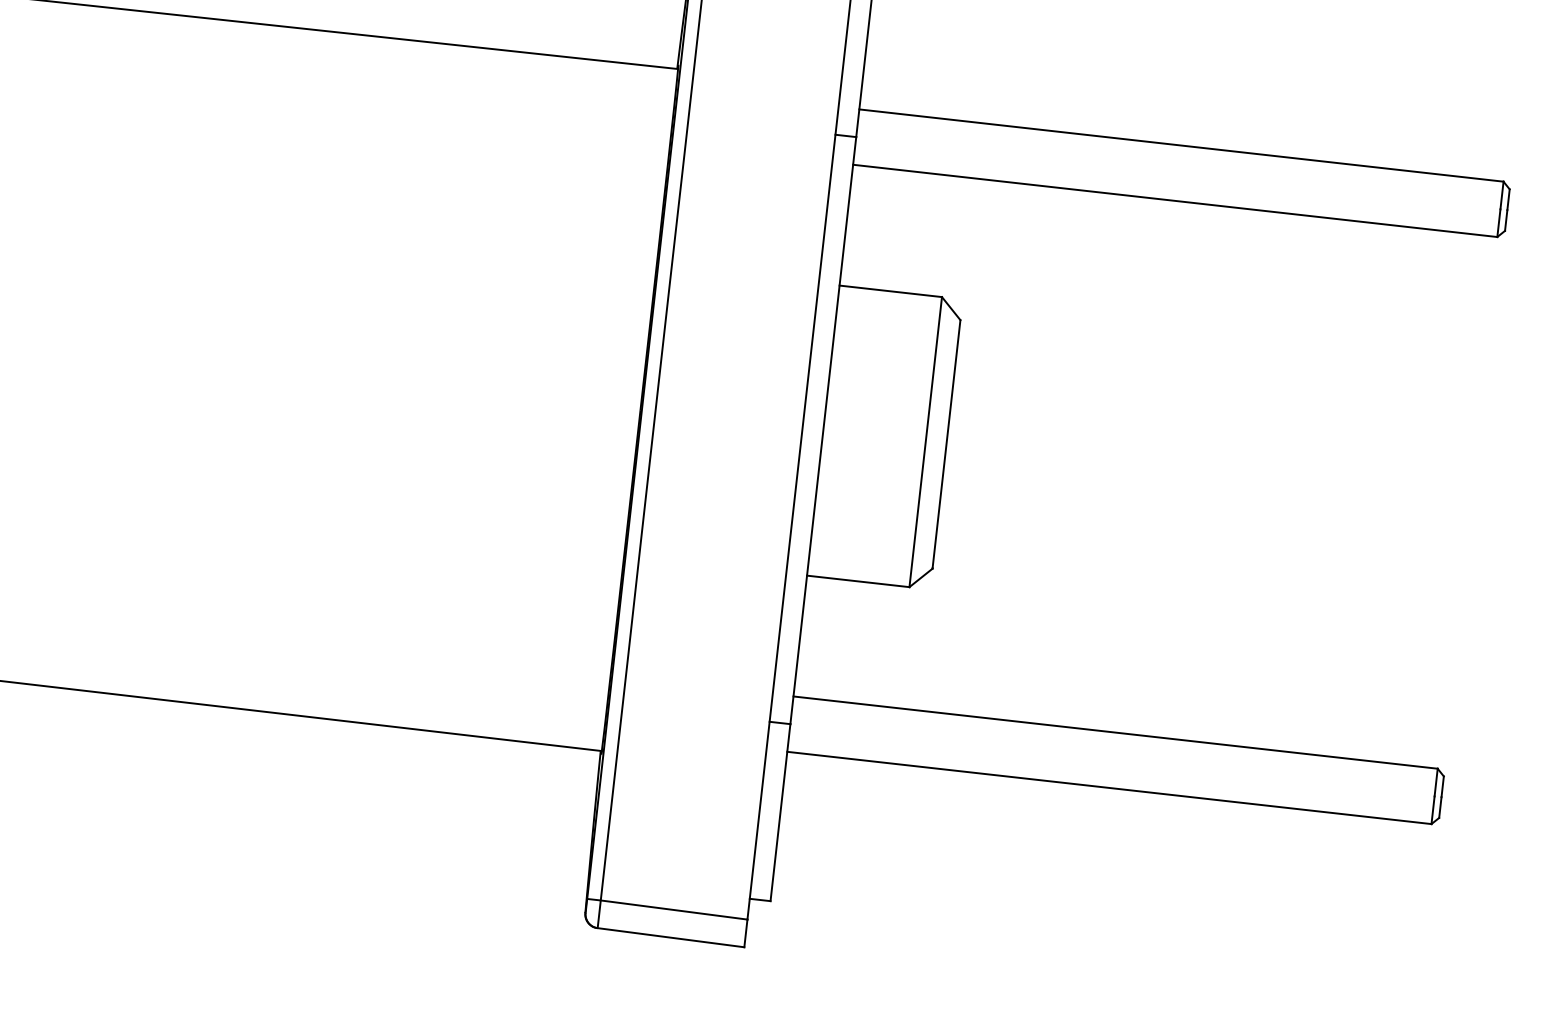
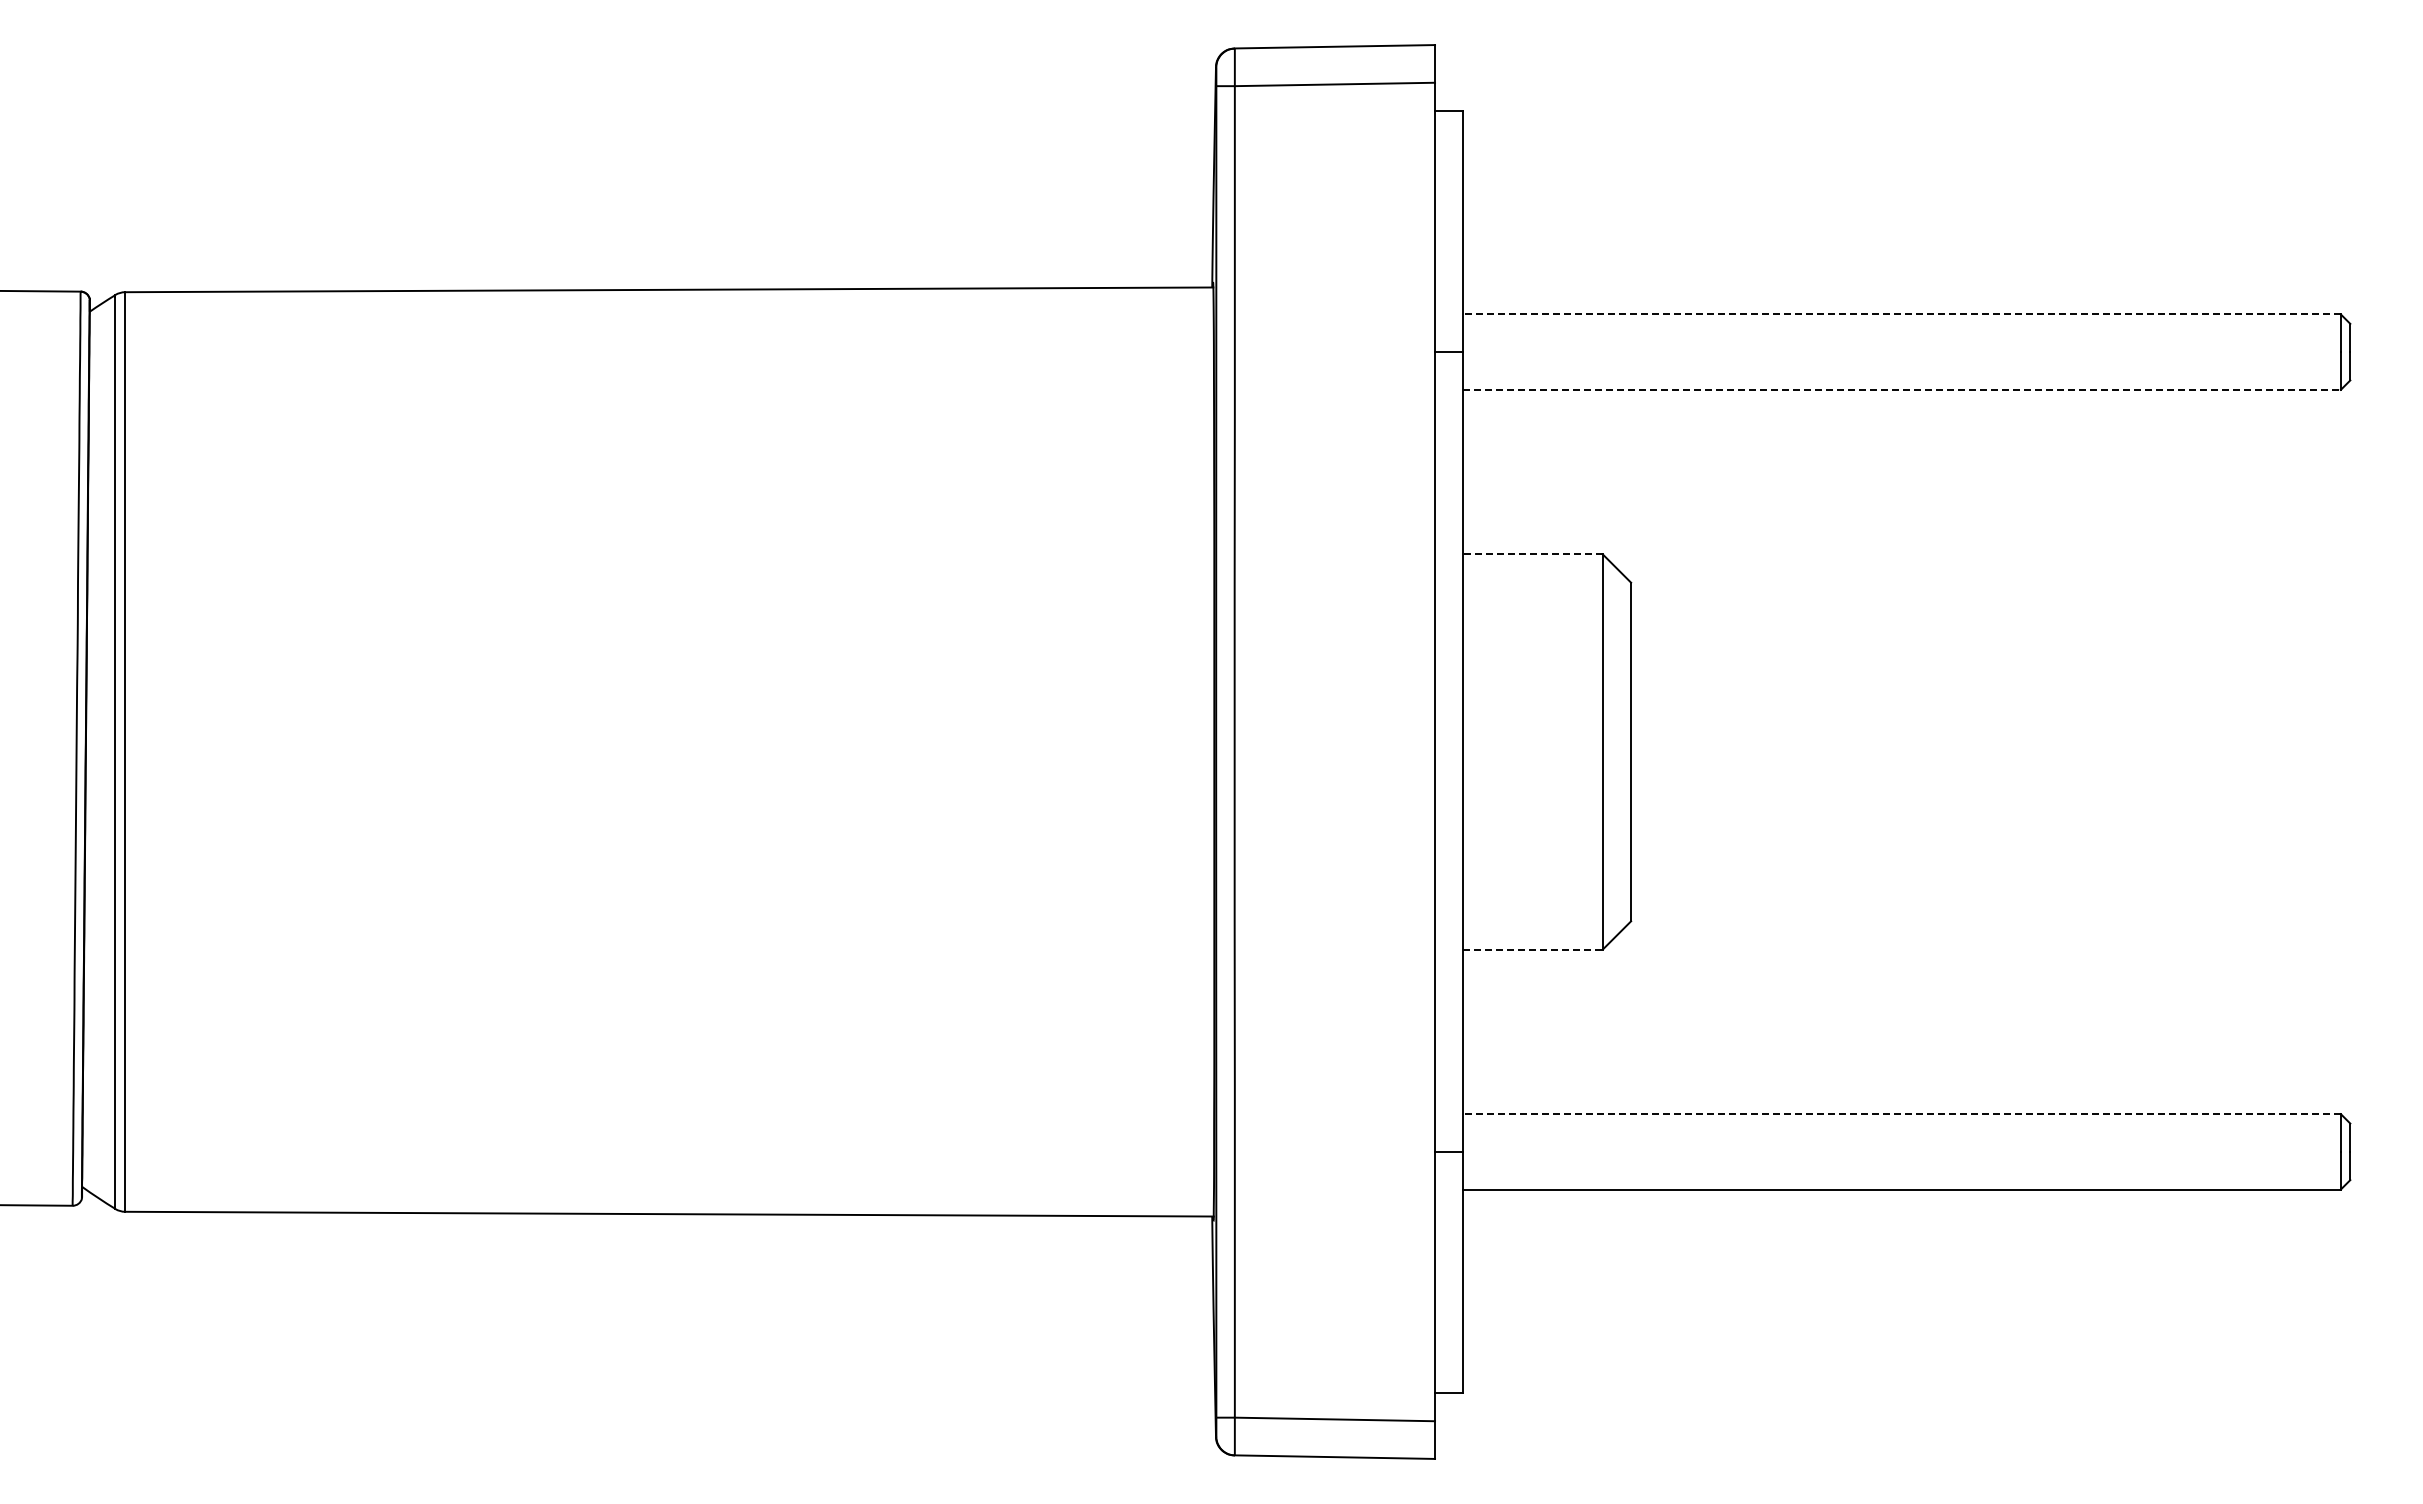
line: (1181, 145) -> (1902, 314), solid -> dashed
line: (1175, 200) -> (1902, 389), solid -> dashed
line: (891, 291) -> (1533, 554), solid -> dashed
line: (858, 581) -> (1533, 949), solid -> dashed
line: (1115, 732) -> (1902, 1114), solid -> dashed

